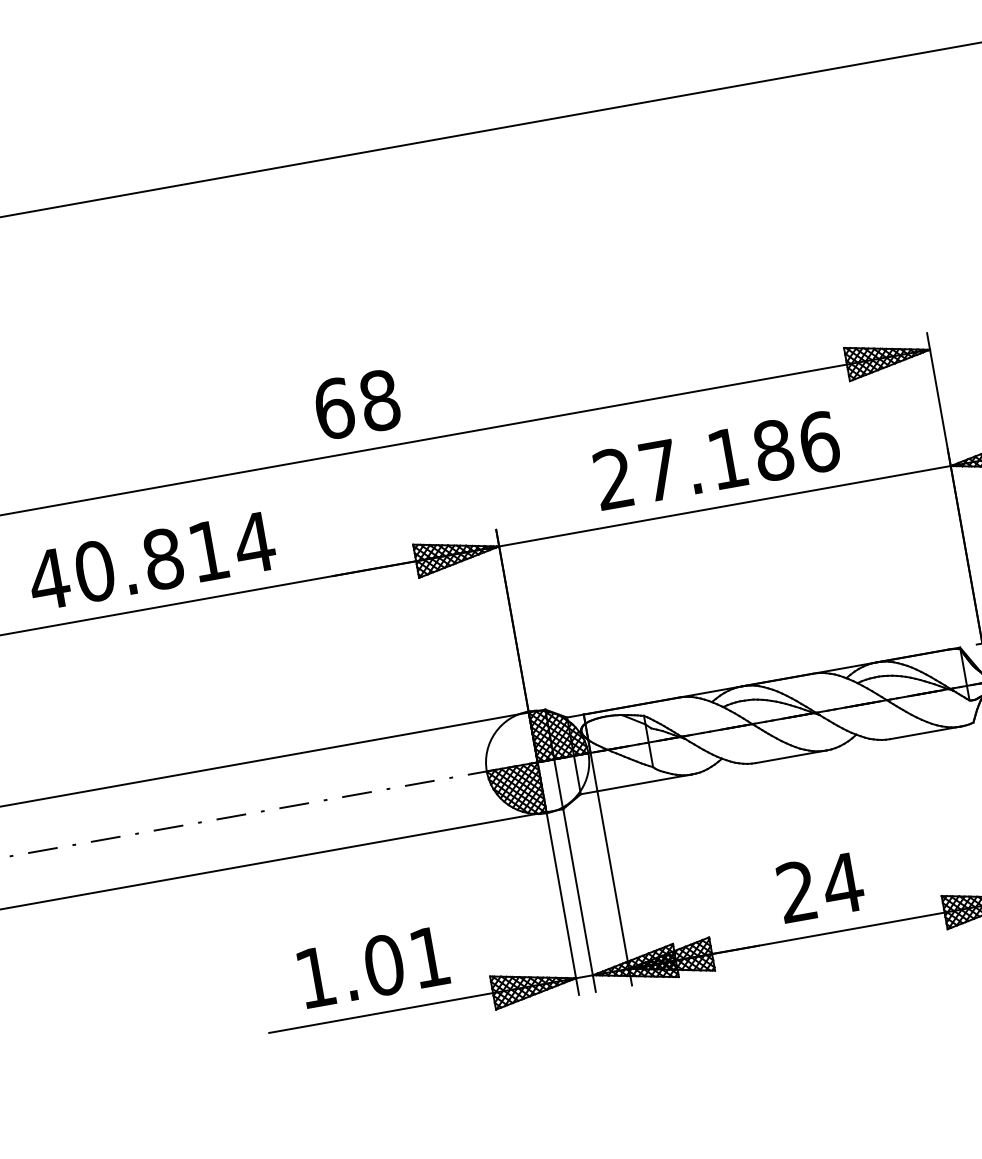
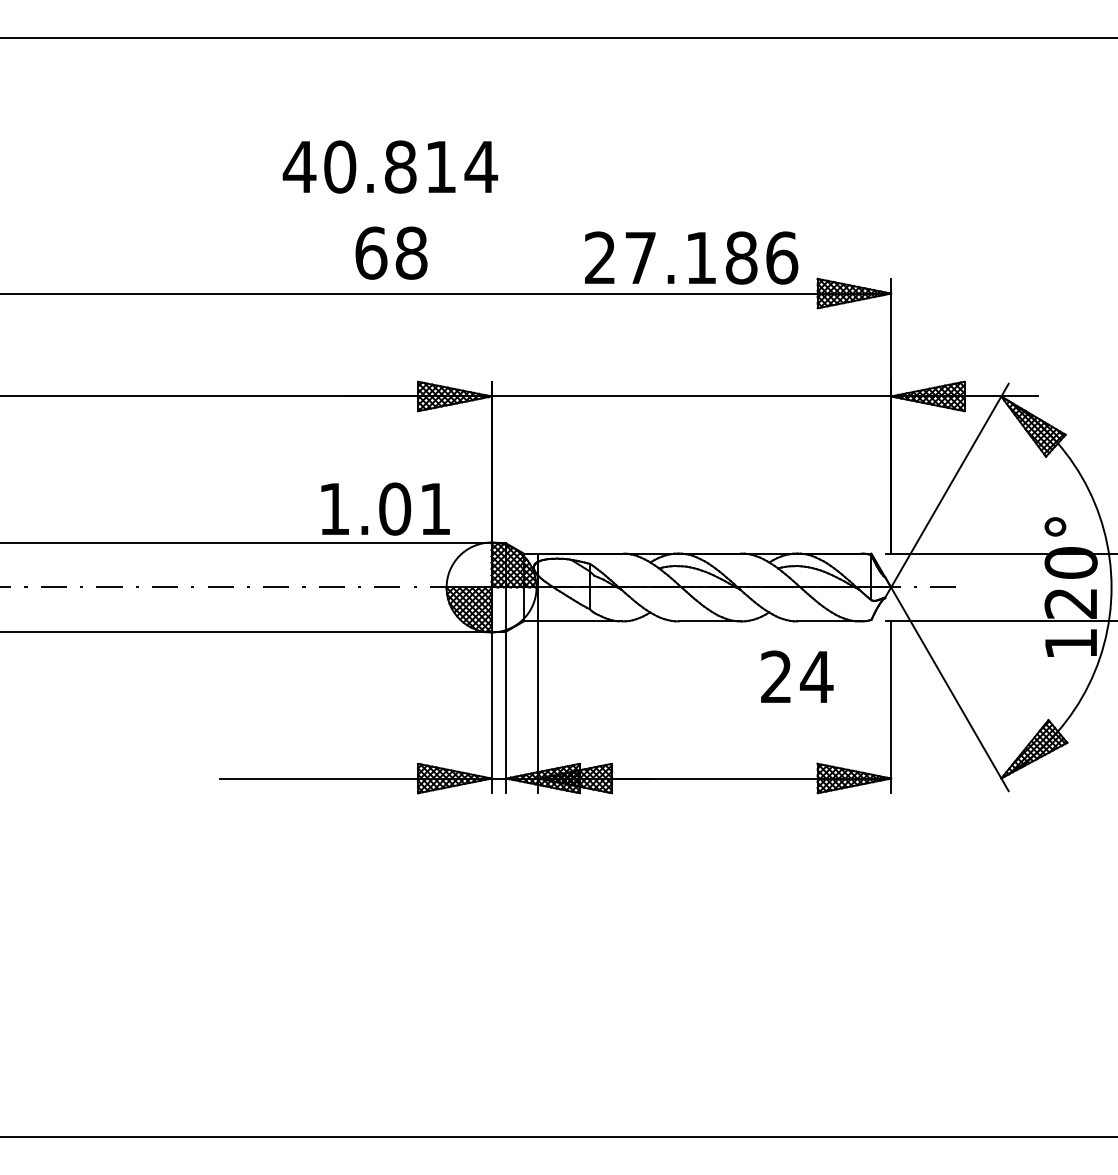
text: (716, 459) -> (691, 257), moved
text: (151, 560) -> (390, 166), moved
text: (820, 886) -> (797, 676), moved
text: (373, 966) -> (385, 508), moved

